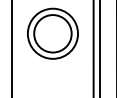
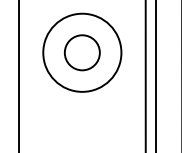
circle: (52, 33) -> (81, 52), size x0.6

